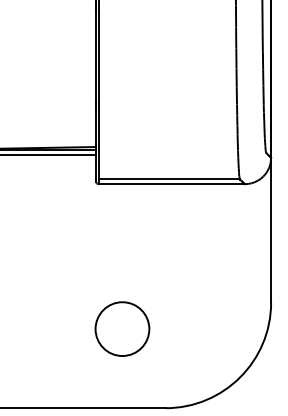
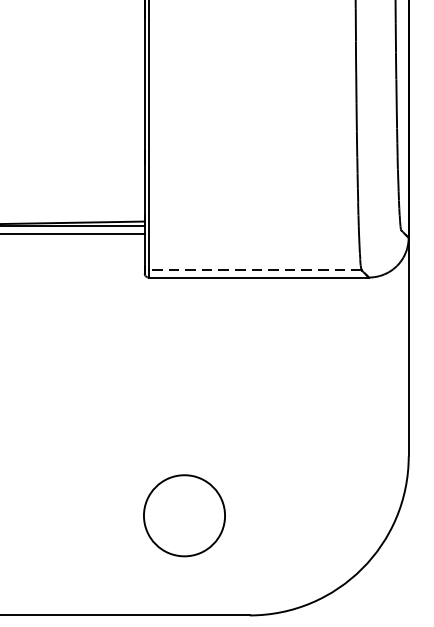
line: (169, 179) -> (255, 270), solid -> dashed
circle: (122, 328) -> (184, 514), moved

